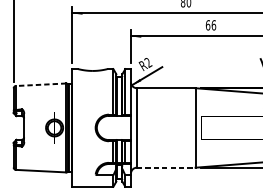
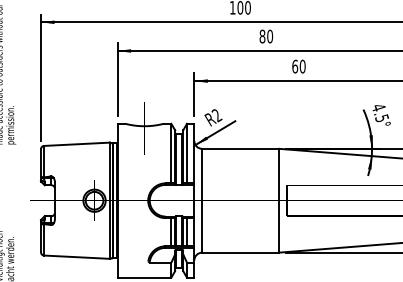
text: (213, 24) -> (302, 65), 66 -> 60
line: (40, 84) -> (76, 144), dashed -> solid
line: (166, 167) -> (240, 252), dashed -> solid

